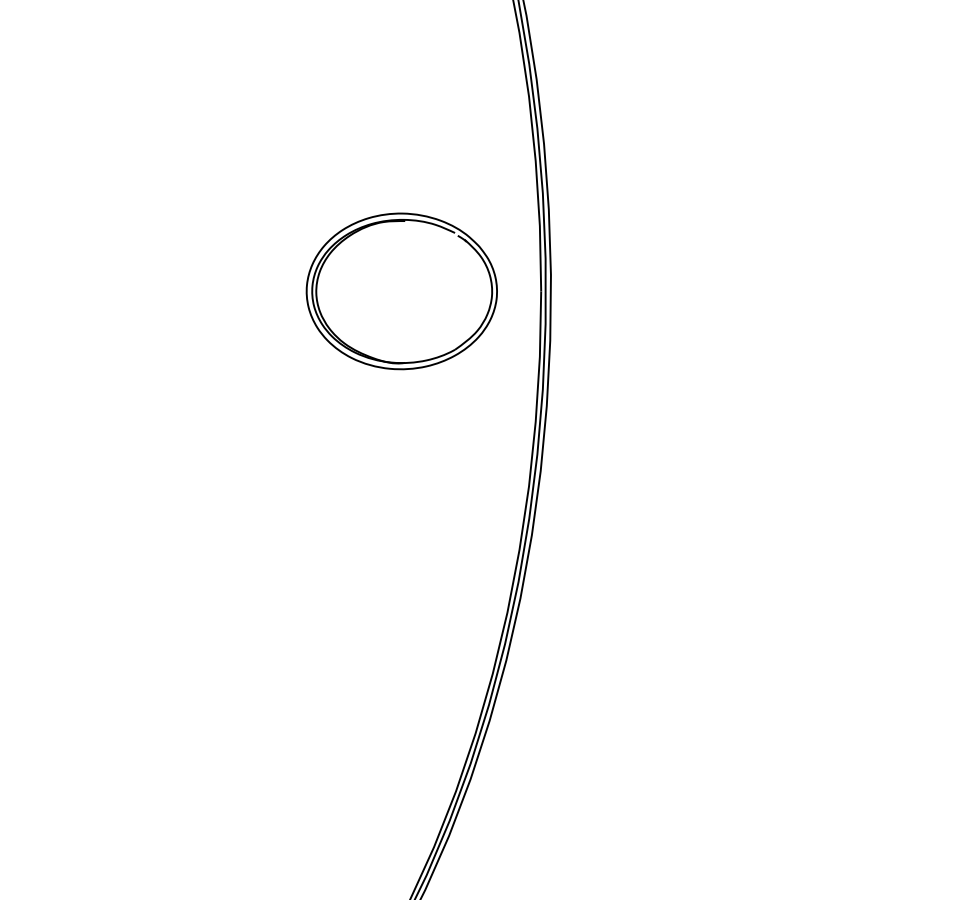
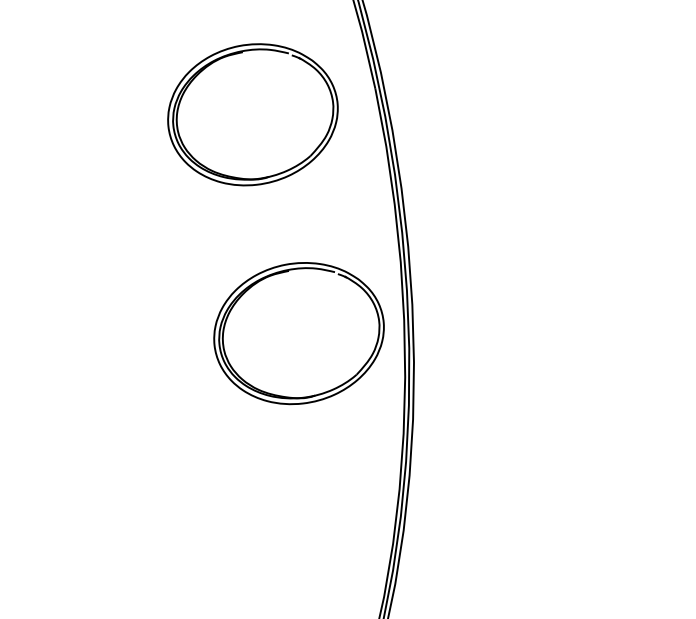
part: (401, 540) -> (298, 333), added

